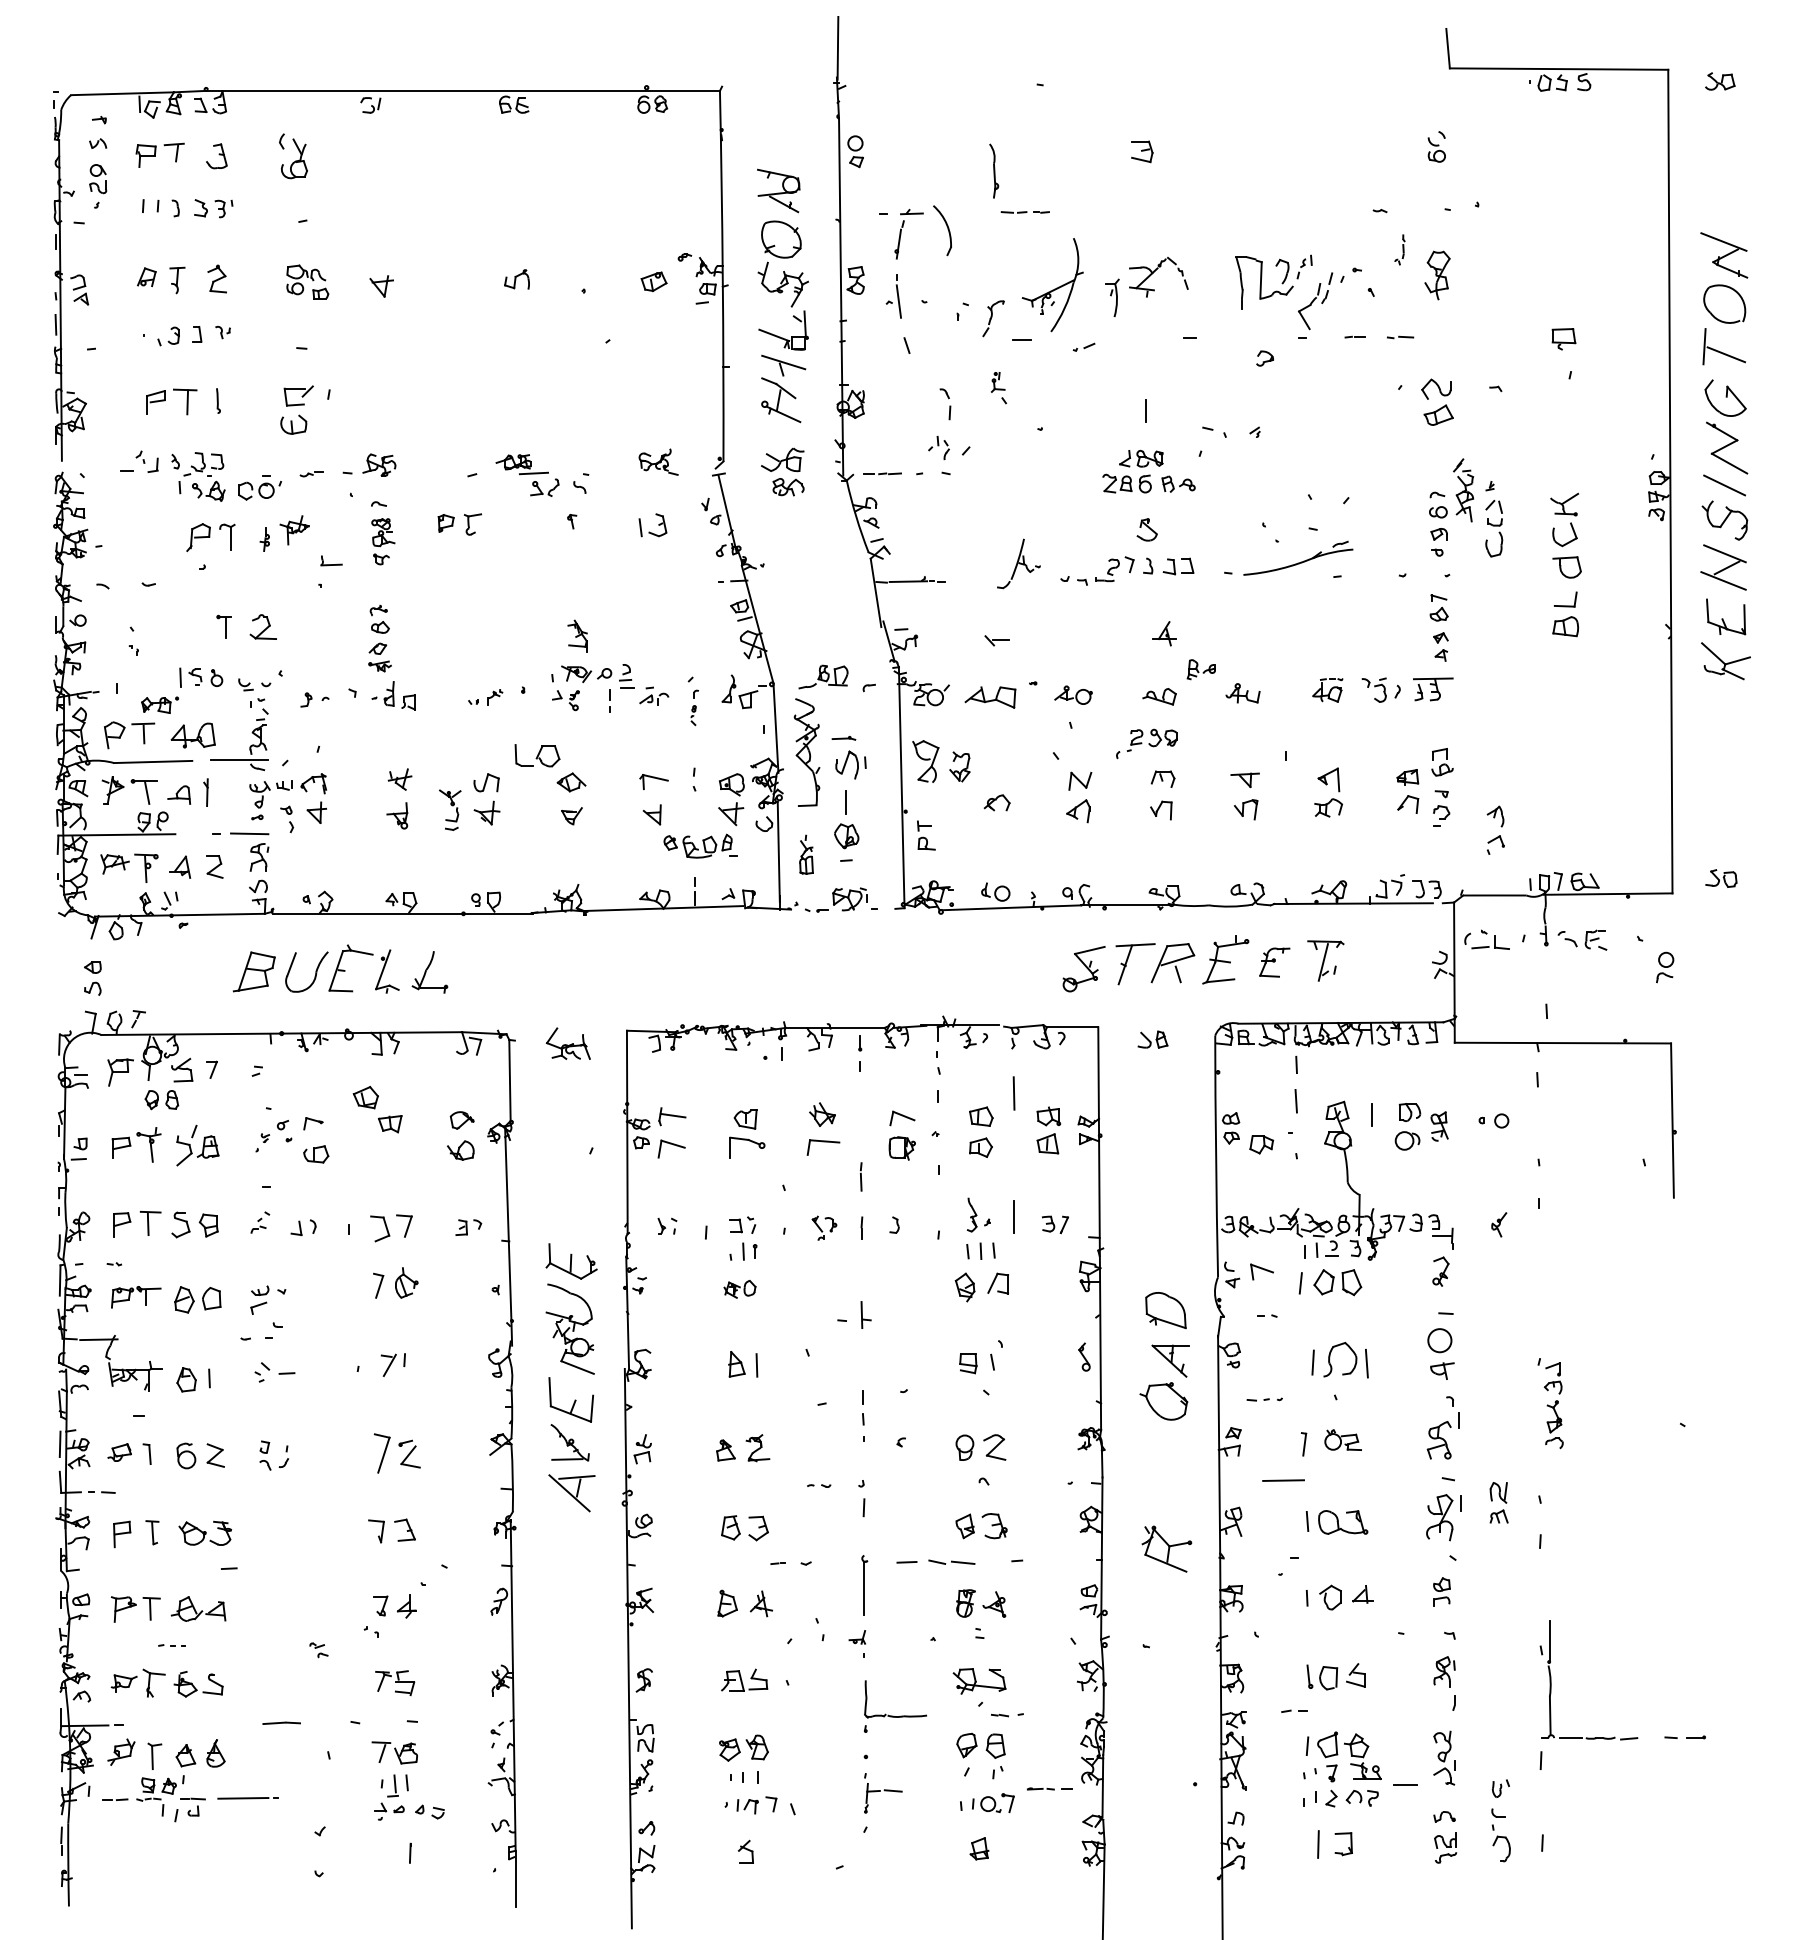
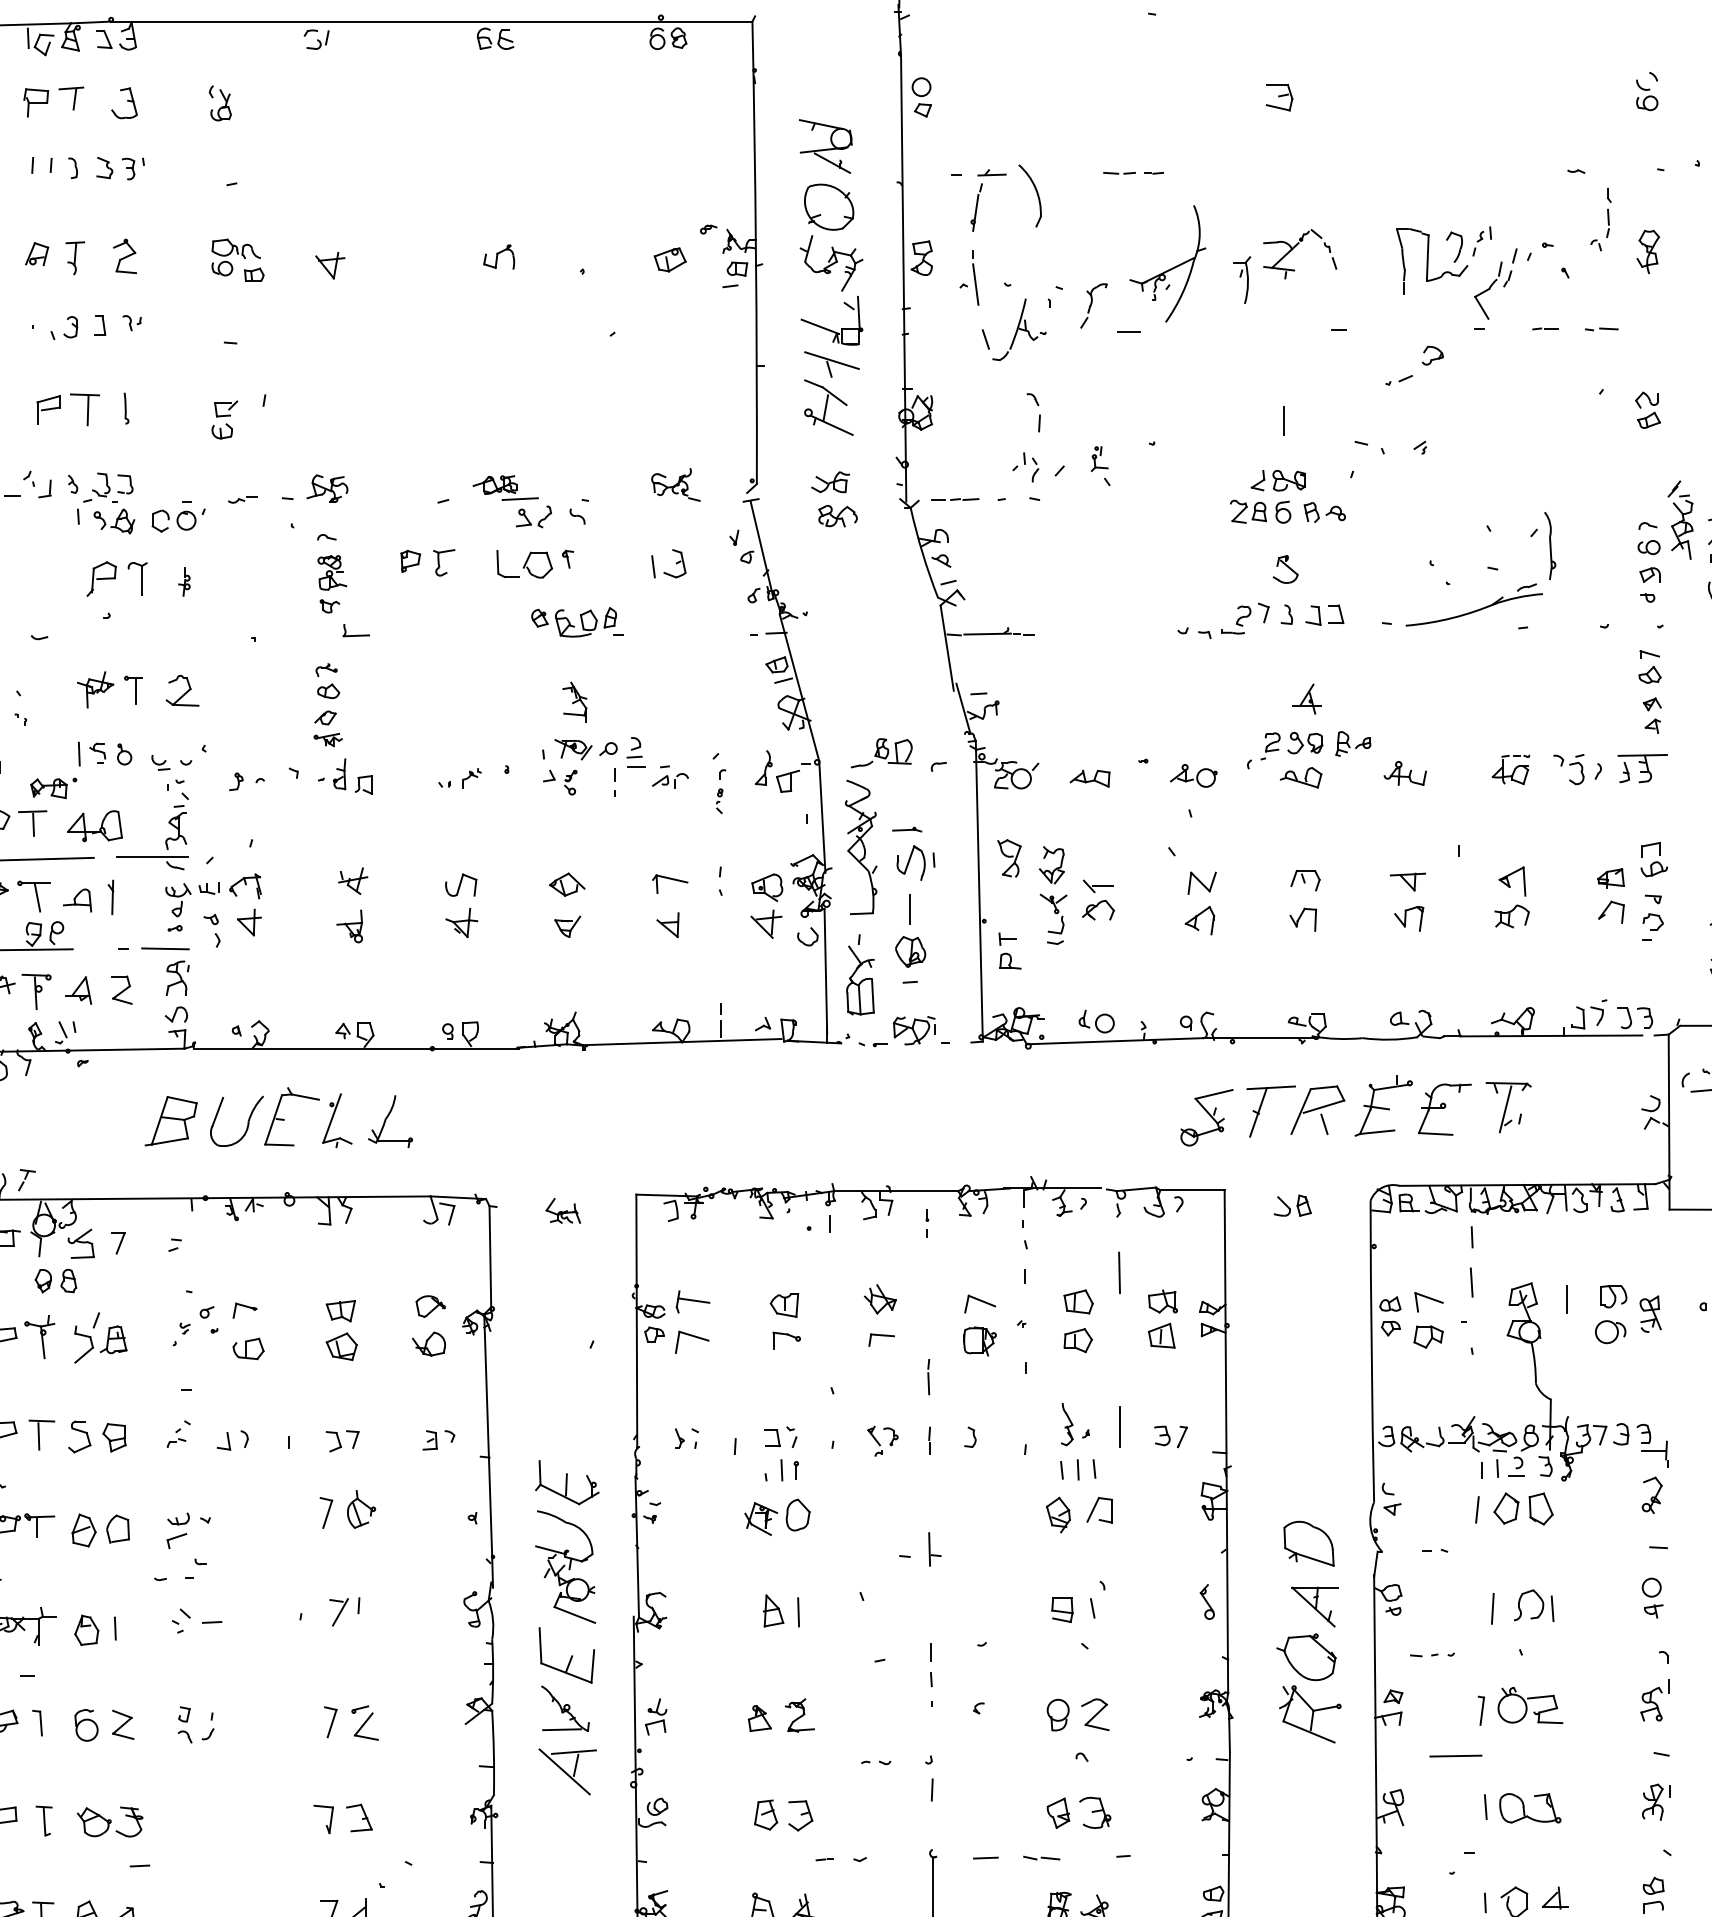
part: (293, 156) -> (220, 103), size x0.62
part: (994, 170) -> (1550, 545), moved
part: (1399, 249) -> (1600, 219), size x1.67
part: (1437, 275) -> (1648, 252), size x0.71
part: (1083, 346) -> (1398, 379), moved
part: (998, 388) -> (1100, 466), moved
part: (1437, 402) -> (1648, 410), size x0.62
part: (297, 409) -> (225, 419), size x0.62
part: (782, 459) -> (830, 481), size x0.71
part: (294, 530) -> (95, 690), moved
part: (331, 560) -> (356, 630), moved
part: (1018, 563) -> (1018, 329), moved
part: (996, 640) -> (1097, 886), moved
part: (990, 697) -> (1090, 778), size x0.62
part: (1146, 743) -> (1284, 749), moved
part: (537, 755) -> (524, 564), moved
part: (925, 760) -> (1008, 857), size x0.71
part: (450, 809) -> (1053, 918), moved
part: (700, 845) -> (577, 621), moved
part: (806, 854) -> (860, 974), size x1.67
part: (1274, 962) -> (1444, 1109), size x1.43
part: (568, 1043) -> (563, 1210), size x0.62
part: (859, 1053) -> (926, 1223), size x0.62
part: (365, 1097) -> (341, 1346), moved
part: (823, 1146) -> (881, 1339), size x0.62
part: (747, 1147) -> (786, 1340), size x0.62
part: (391, 1228) -> (342, 1441), size x0.62
part: (1261, 1271) -> (1428, 1301), moved
part: (739, 1289) -> (776, 1517), size x1.67
part: (1441, 1353) -> (1652, 1597), size x0.62
part: (1346, 1359) -> (1534, 1604), size x0.71
part: (1442, 1435) -> (1654, 1699), size x0.71
part: (1342, 1440) -> (1529, 1706), size x1.43
part: (381, 1453) -> (330, 1722), size x0.62
part: (1443, 1517) -> (1655, 1802), size x0.62
part: (1166, 1548) -> (1309, 1713), moved
part: (951, 1562) -> (1041, 1858), size x0.62

